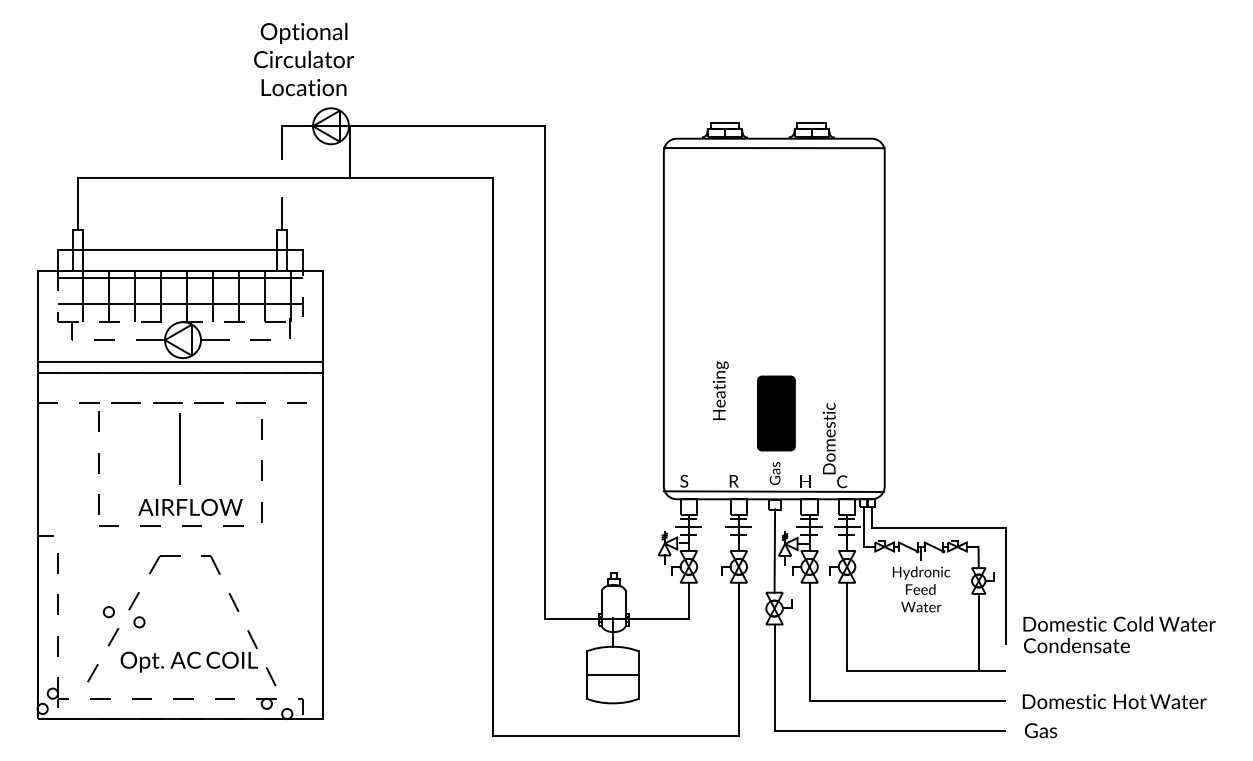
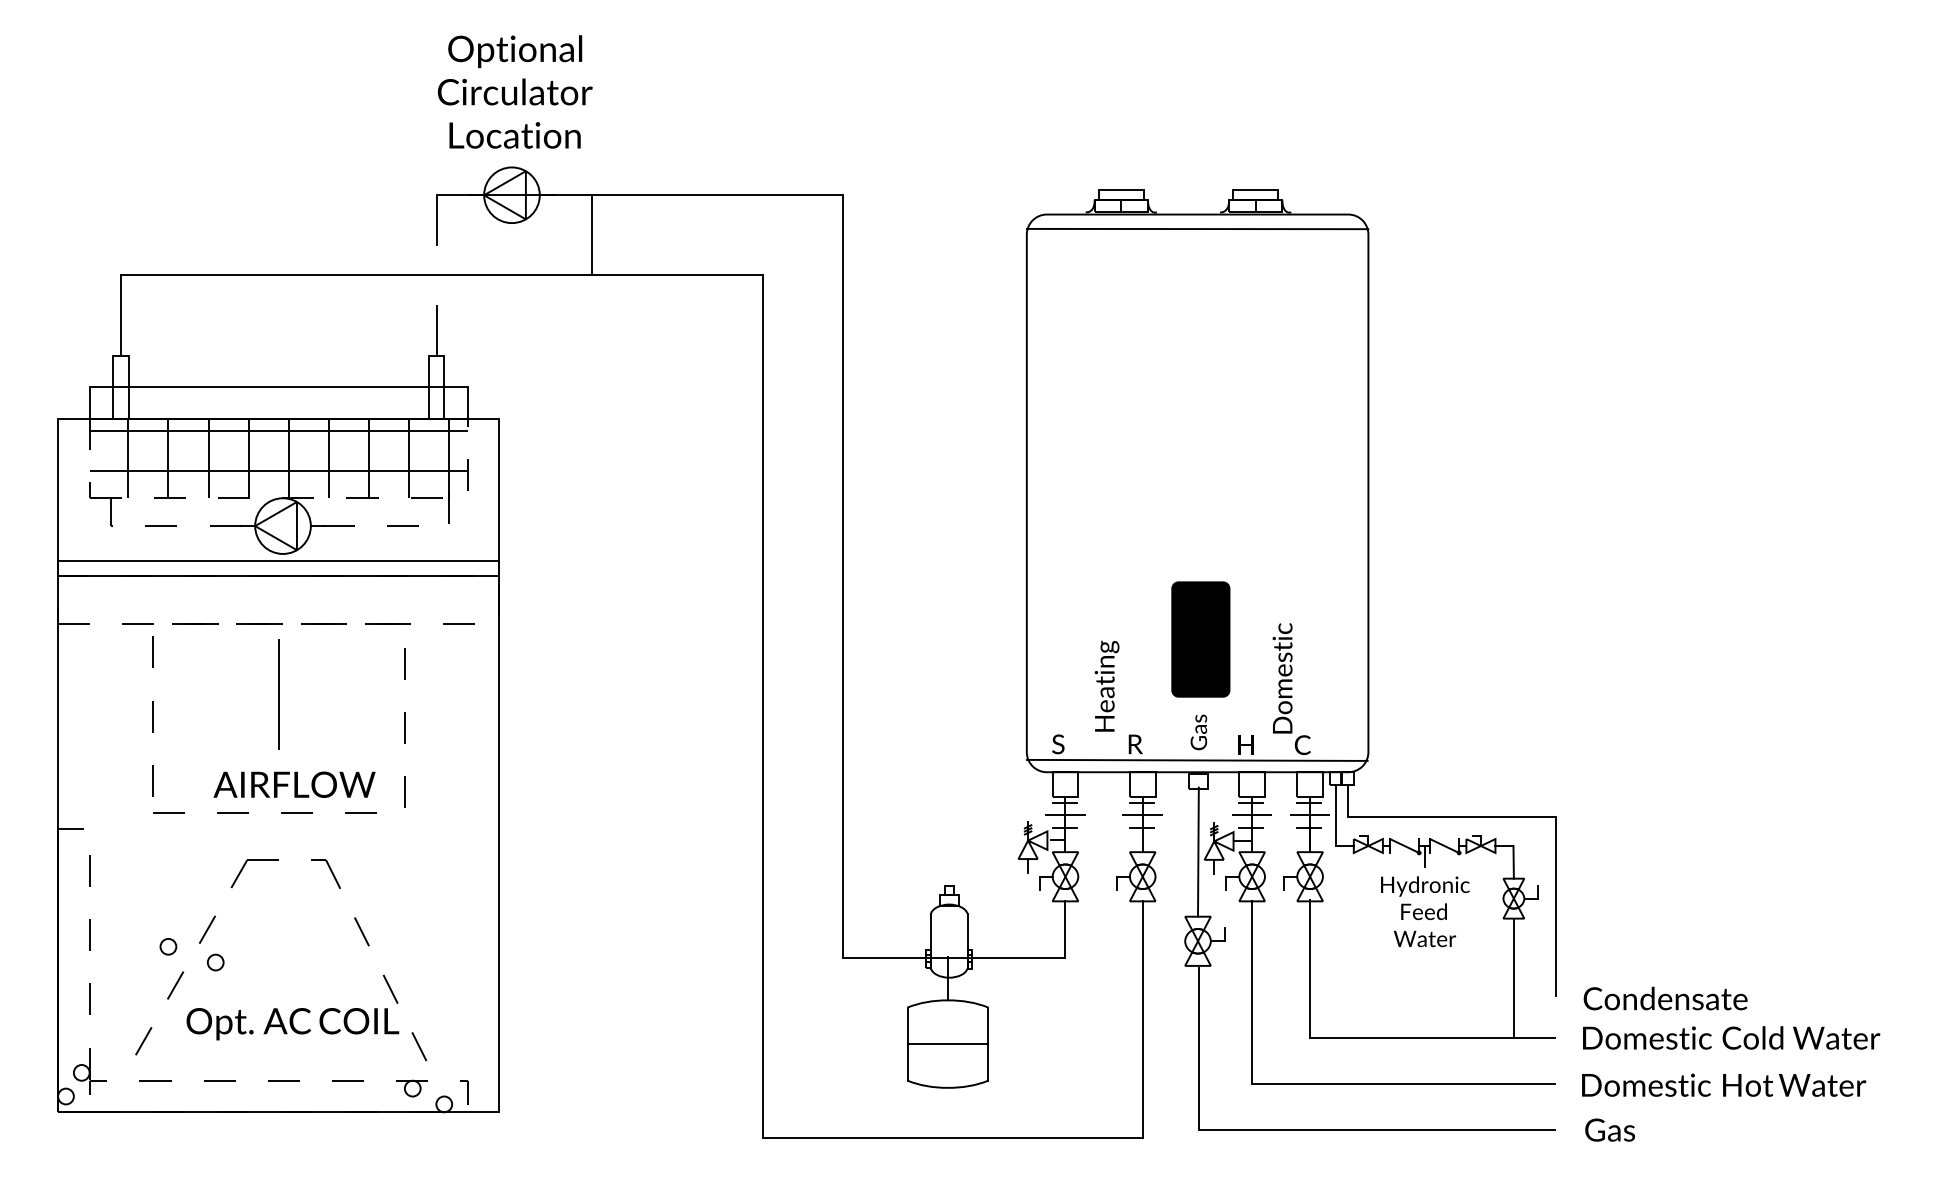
text: (304, 59) -> (515, 92), moved
line: (349, 152) -> (591, 235), moved
text: (720, 390) -> (1106, 685), moved
text: (1119, 623) -> (1731, 1037), moved

